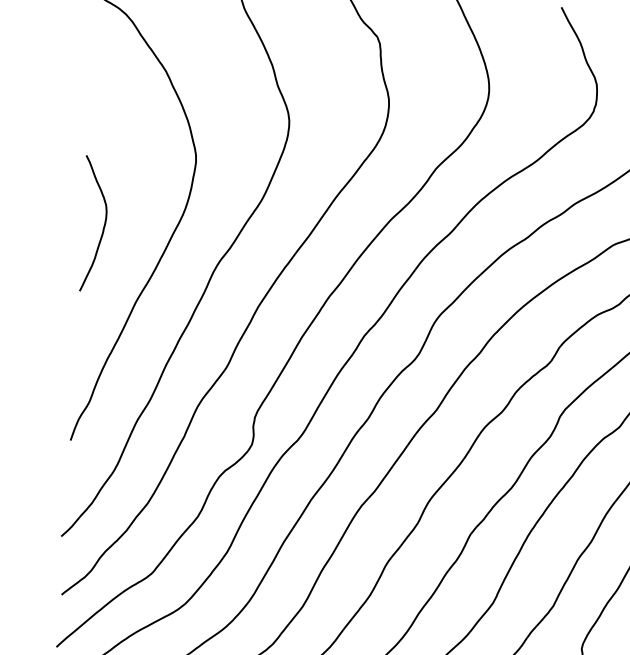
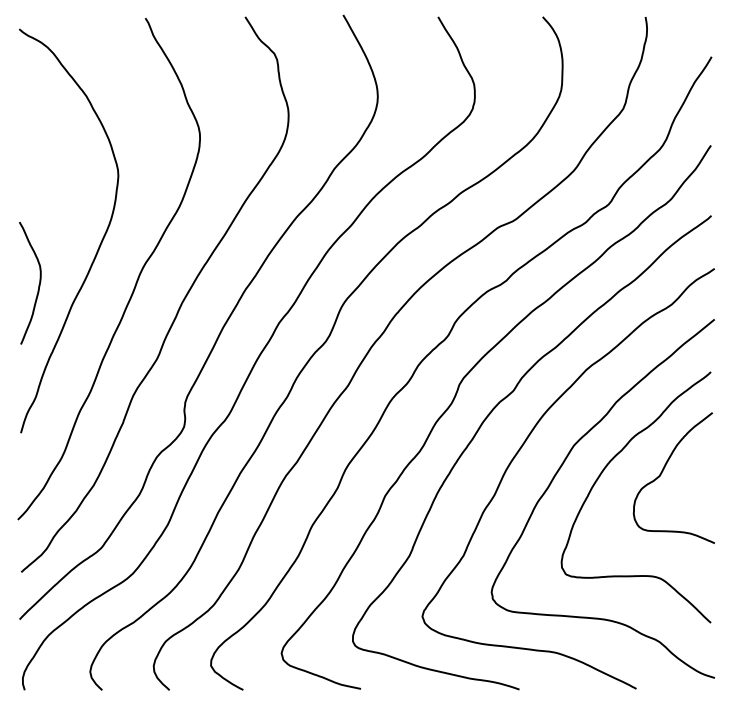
curve: (103, 225) -> (38, 284), moved

